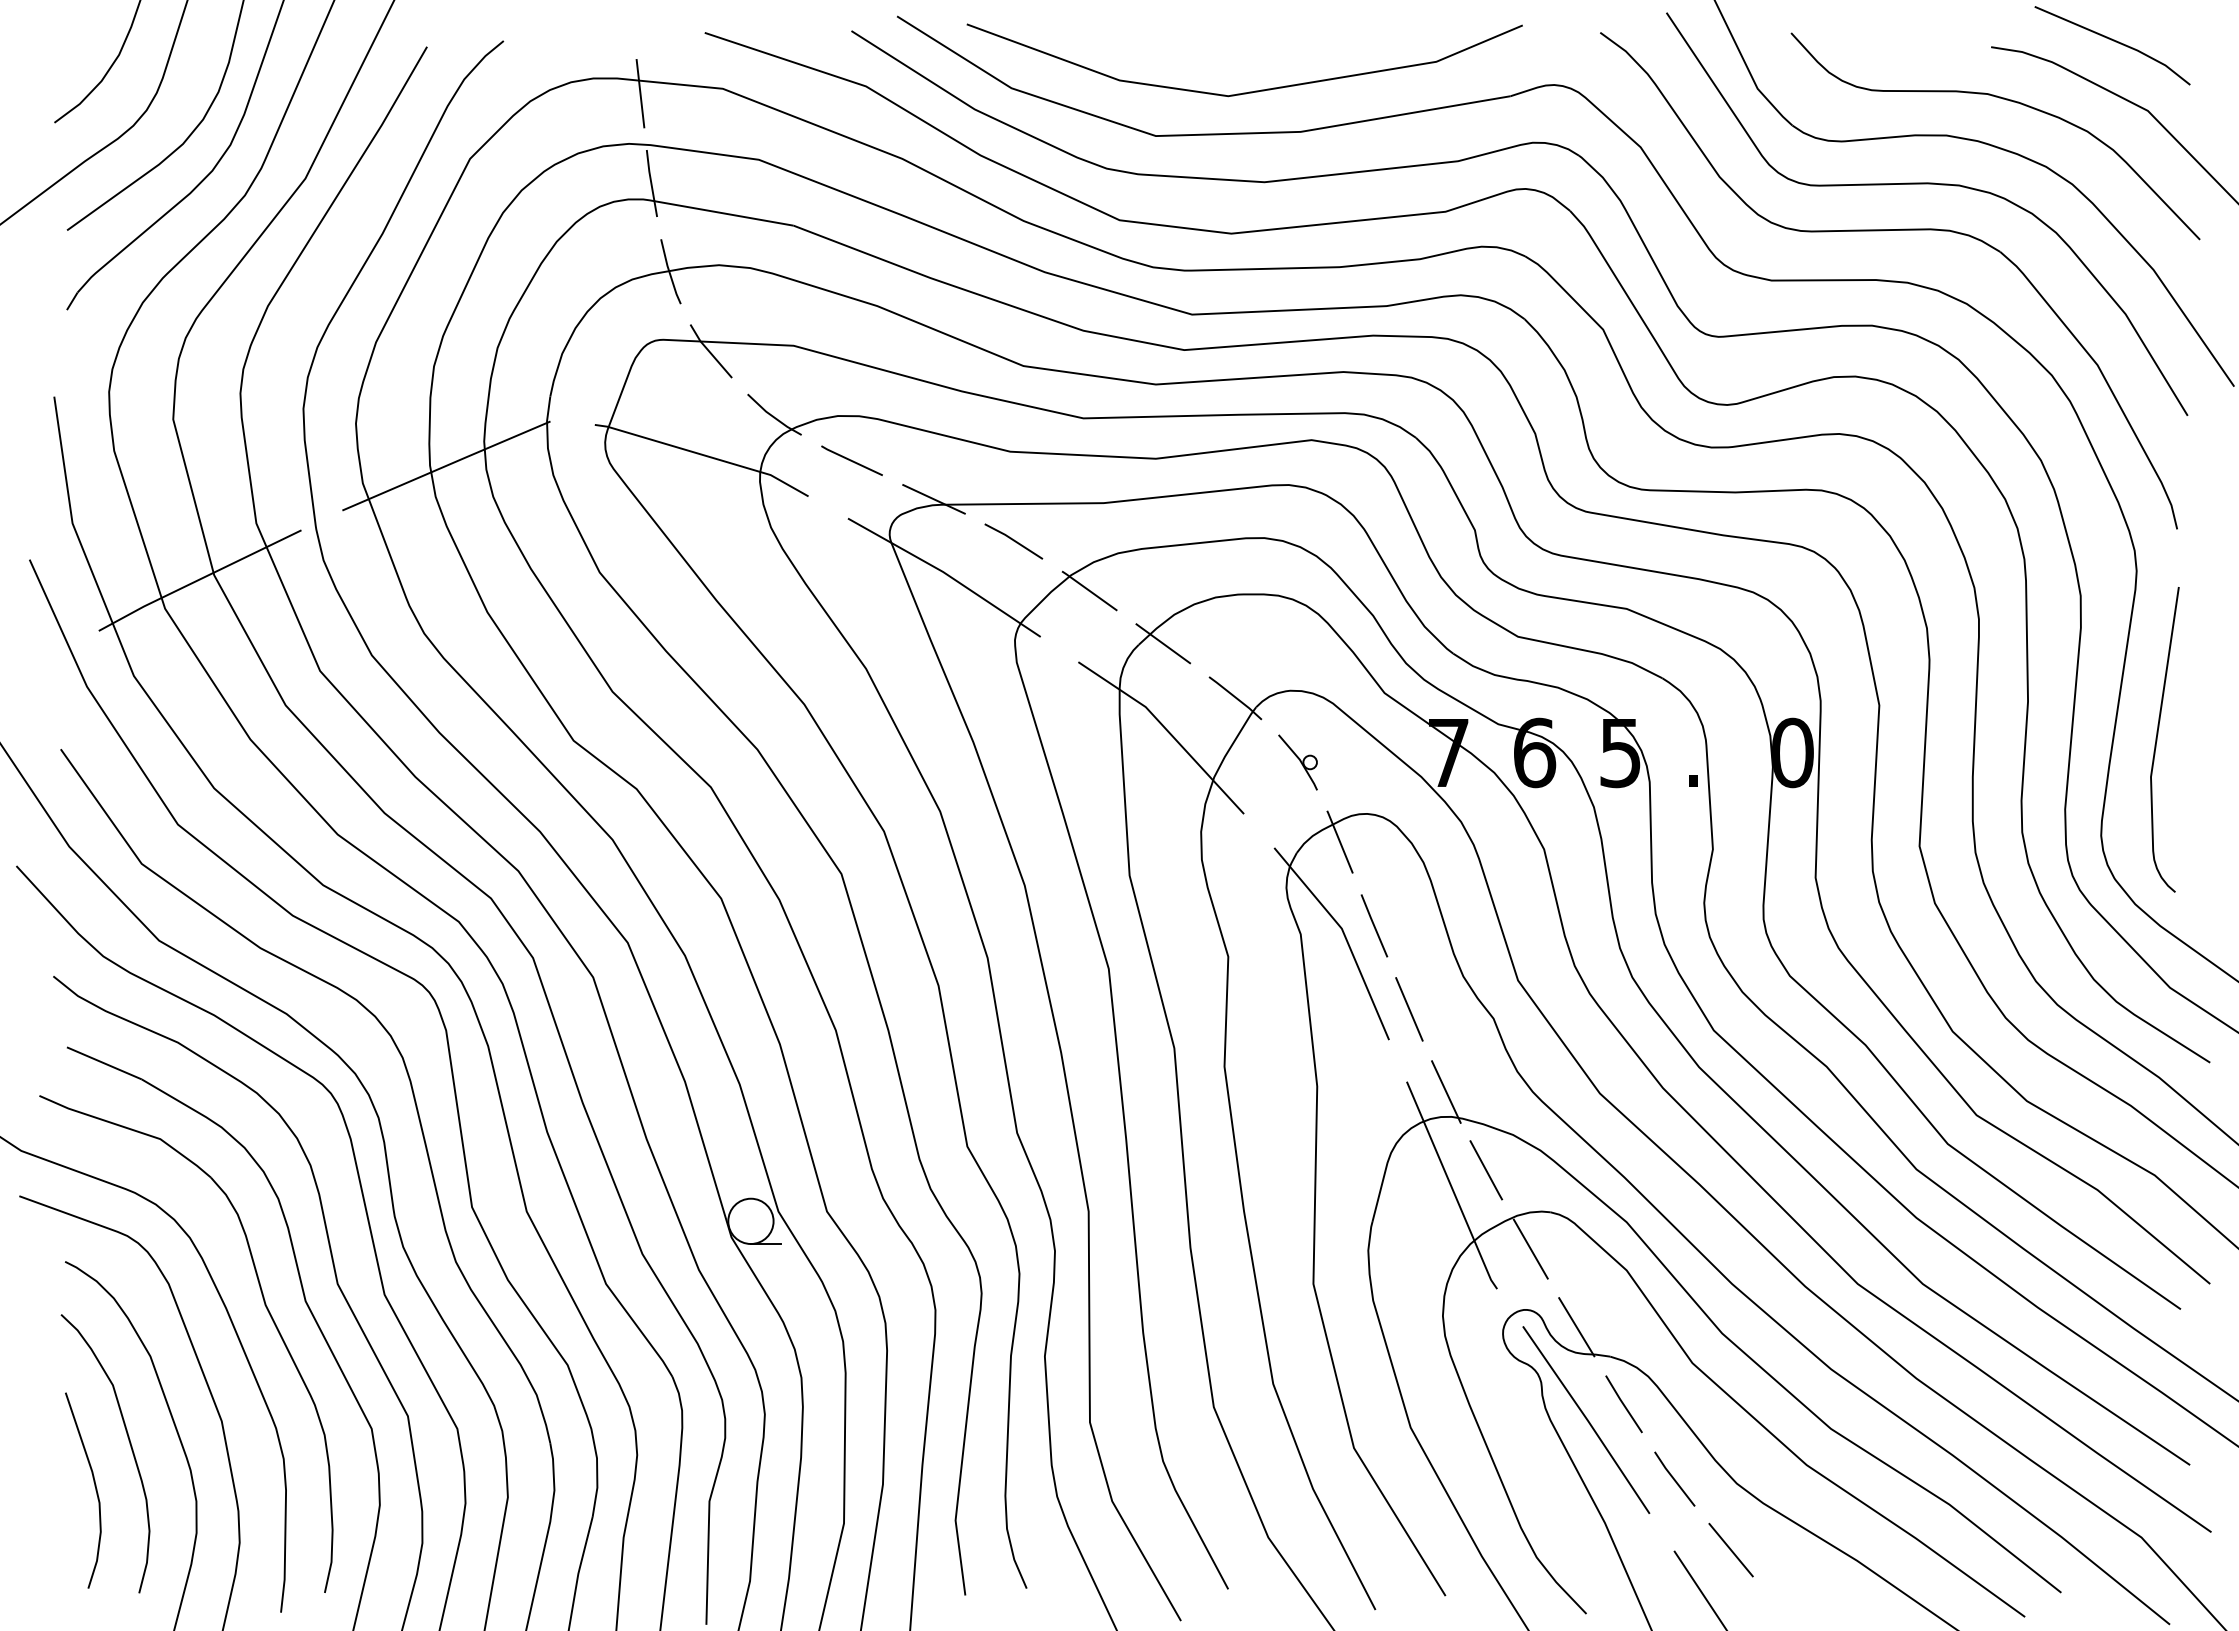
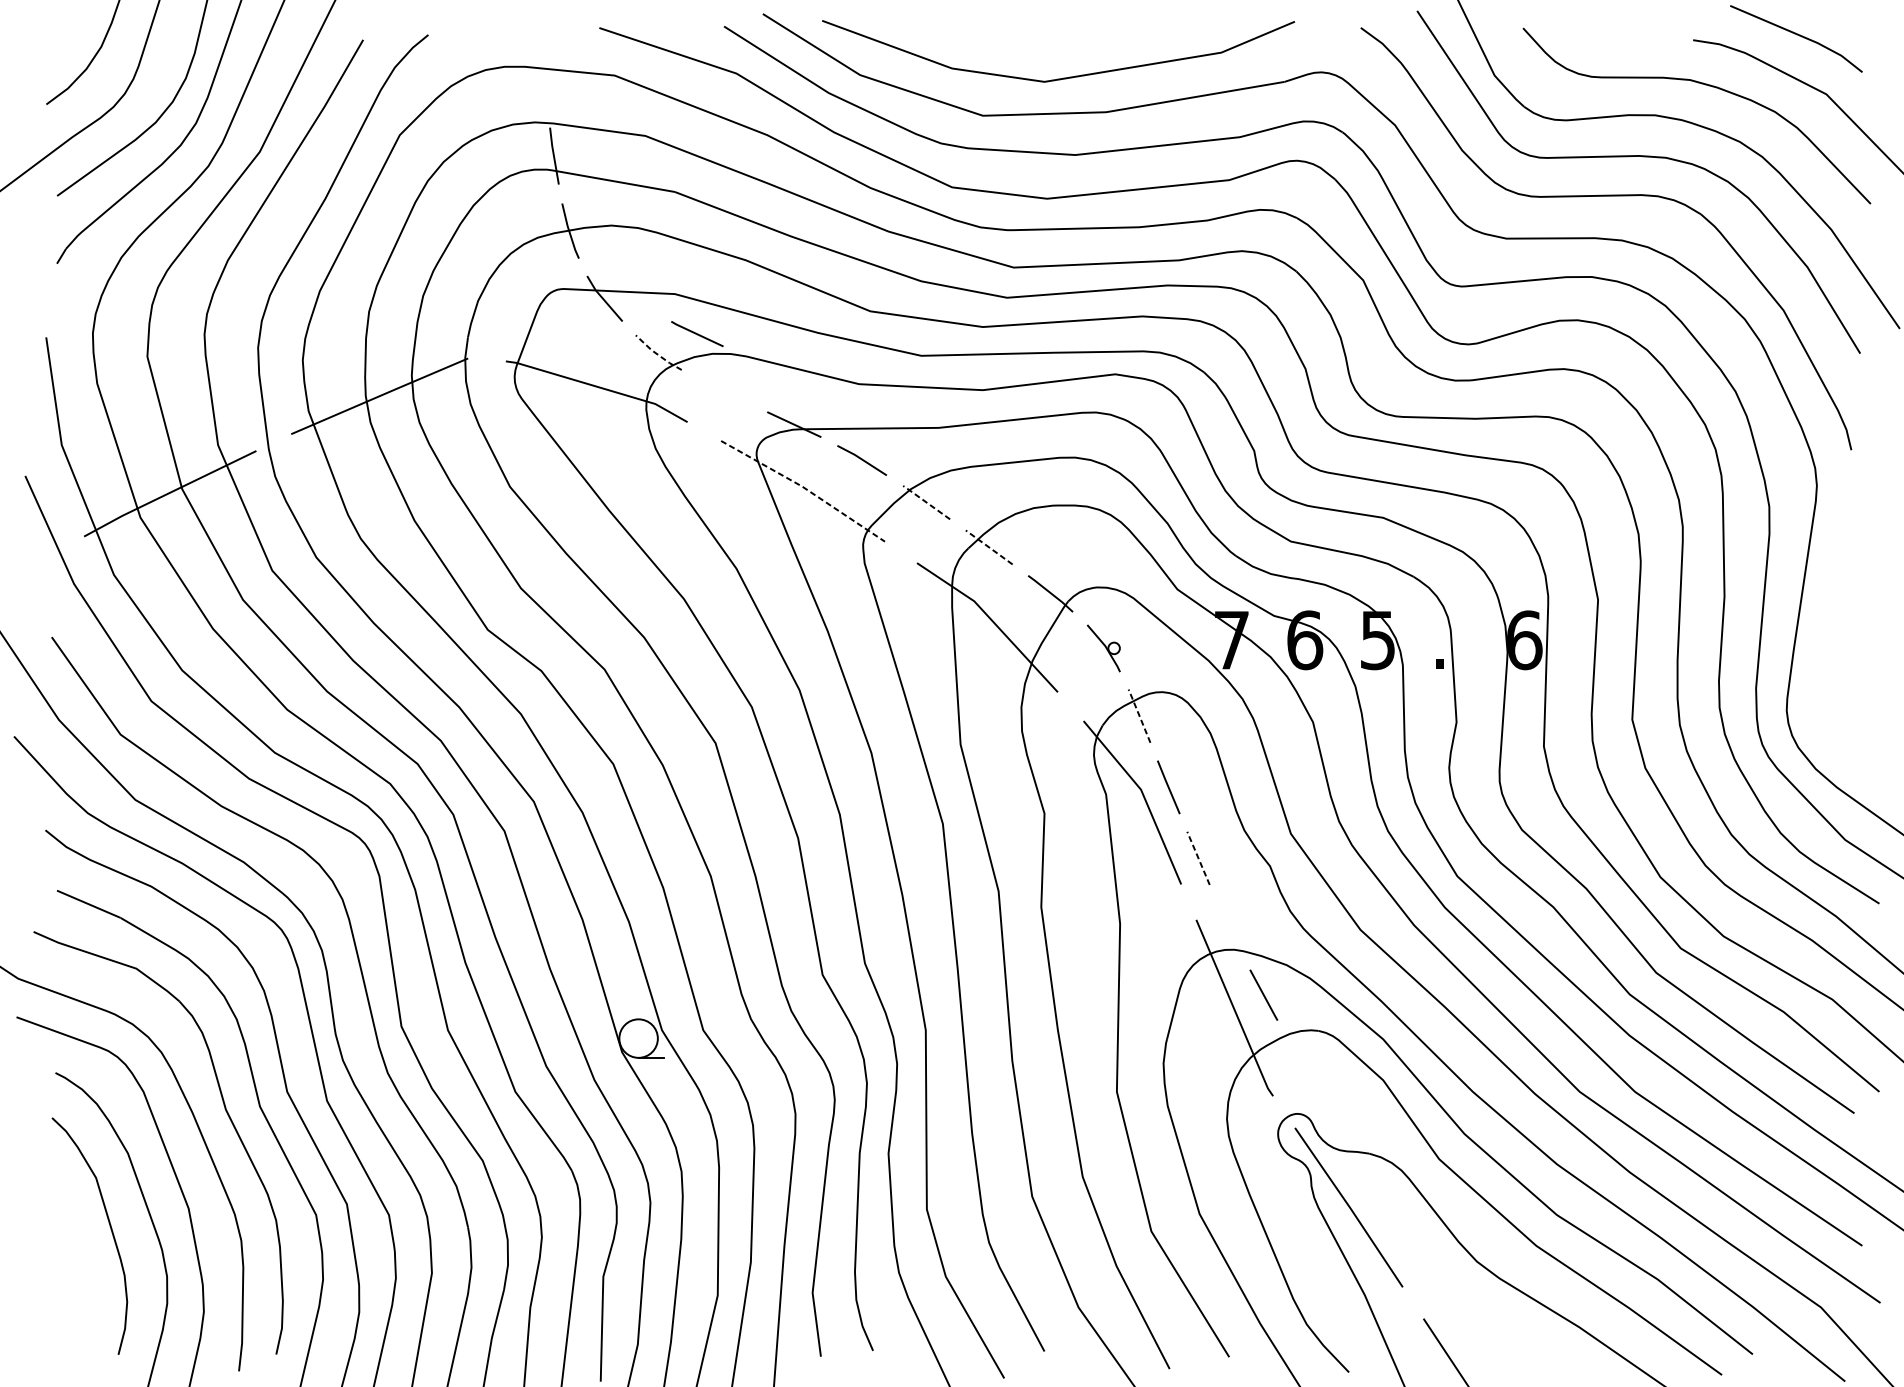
line: (640, 93) -> (544, 79), removed
line: (773, 416) -> (657, 354), solid -> dashed
line: (851, 460) -> (696, 333), moved
line: (946, 574) -> (804, 488), solid -> dashed
line: (1088, 590) -> (925, 502), solid -> dashed
line: (1162, 643) -> (988, 547), solid -> dashed
curve: (2157, 739) -> (1834, 628), removed
text: (1793, 752) -> (1525, 639), 0 -> 6
line: (1339, 841) -> (1139, 715), solid -> dashed
line: (1409, 1009) -> (1198, 858), solid -> dashed
line: (1446, 1091) -> (1230, 928), removed
line: (1530, 1248) -> (1301, 1061), removed
line: (1576, 1327) -> (1340, 1128), removed
line: (1623, 1404) -> (1380, 1194), removed
line: (1674, 1478) -> (1423, 1257), removed
curve: (94, 1486) -> (80, 1264), removed
line: (1730, 1549) -> (1471, 1317), removed

